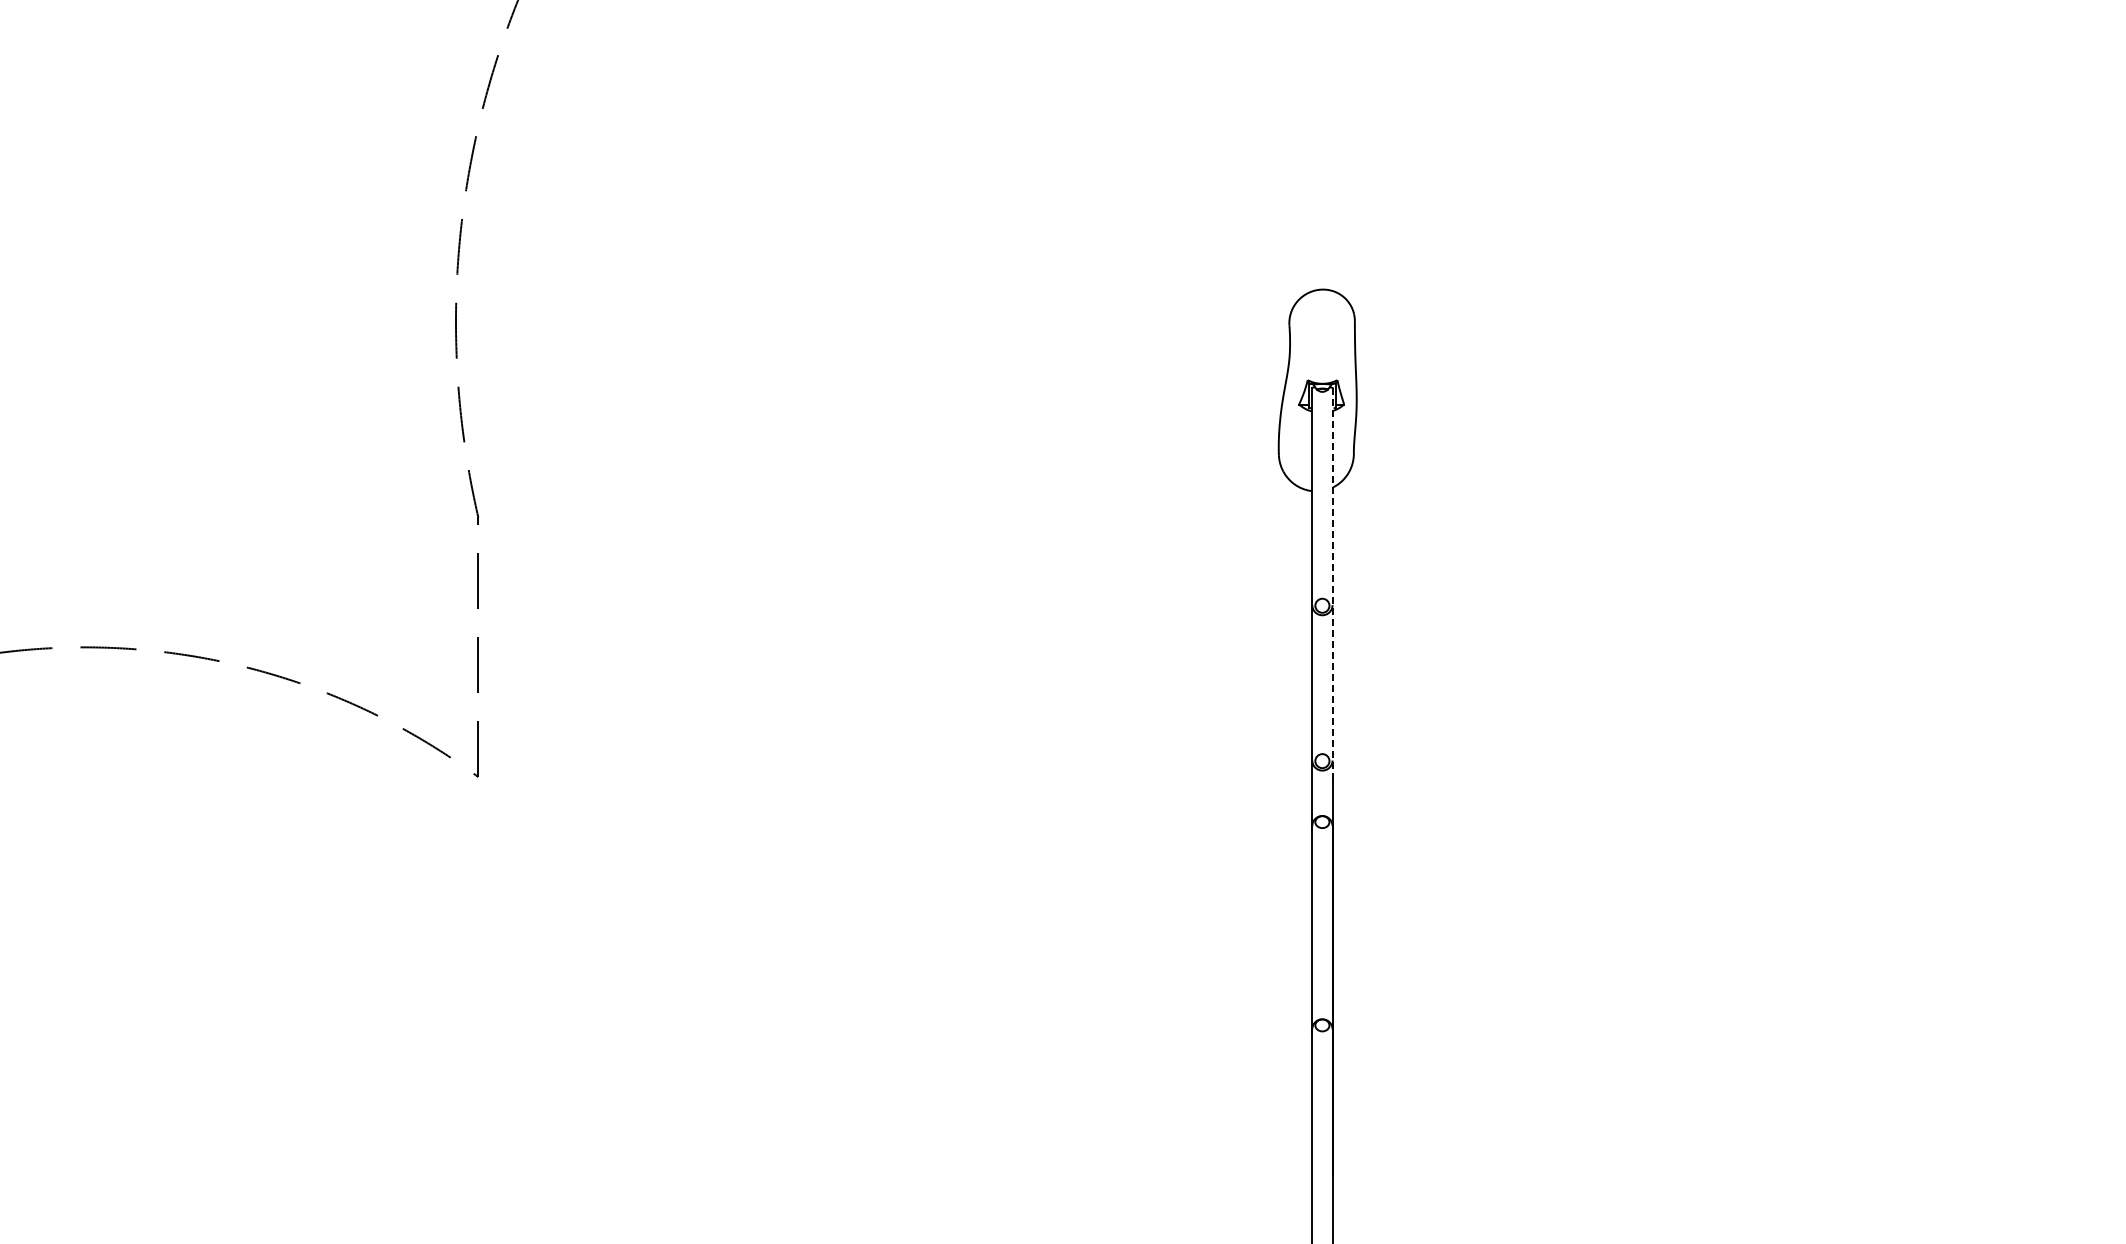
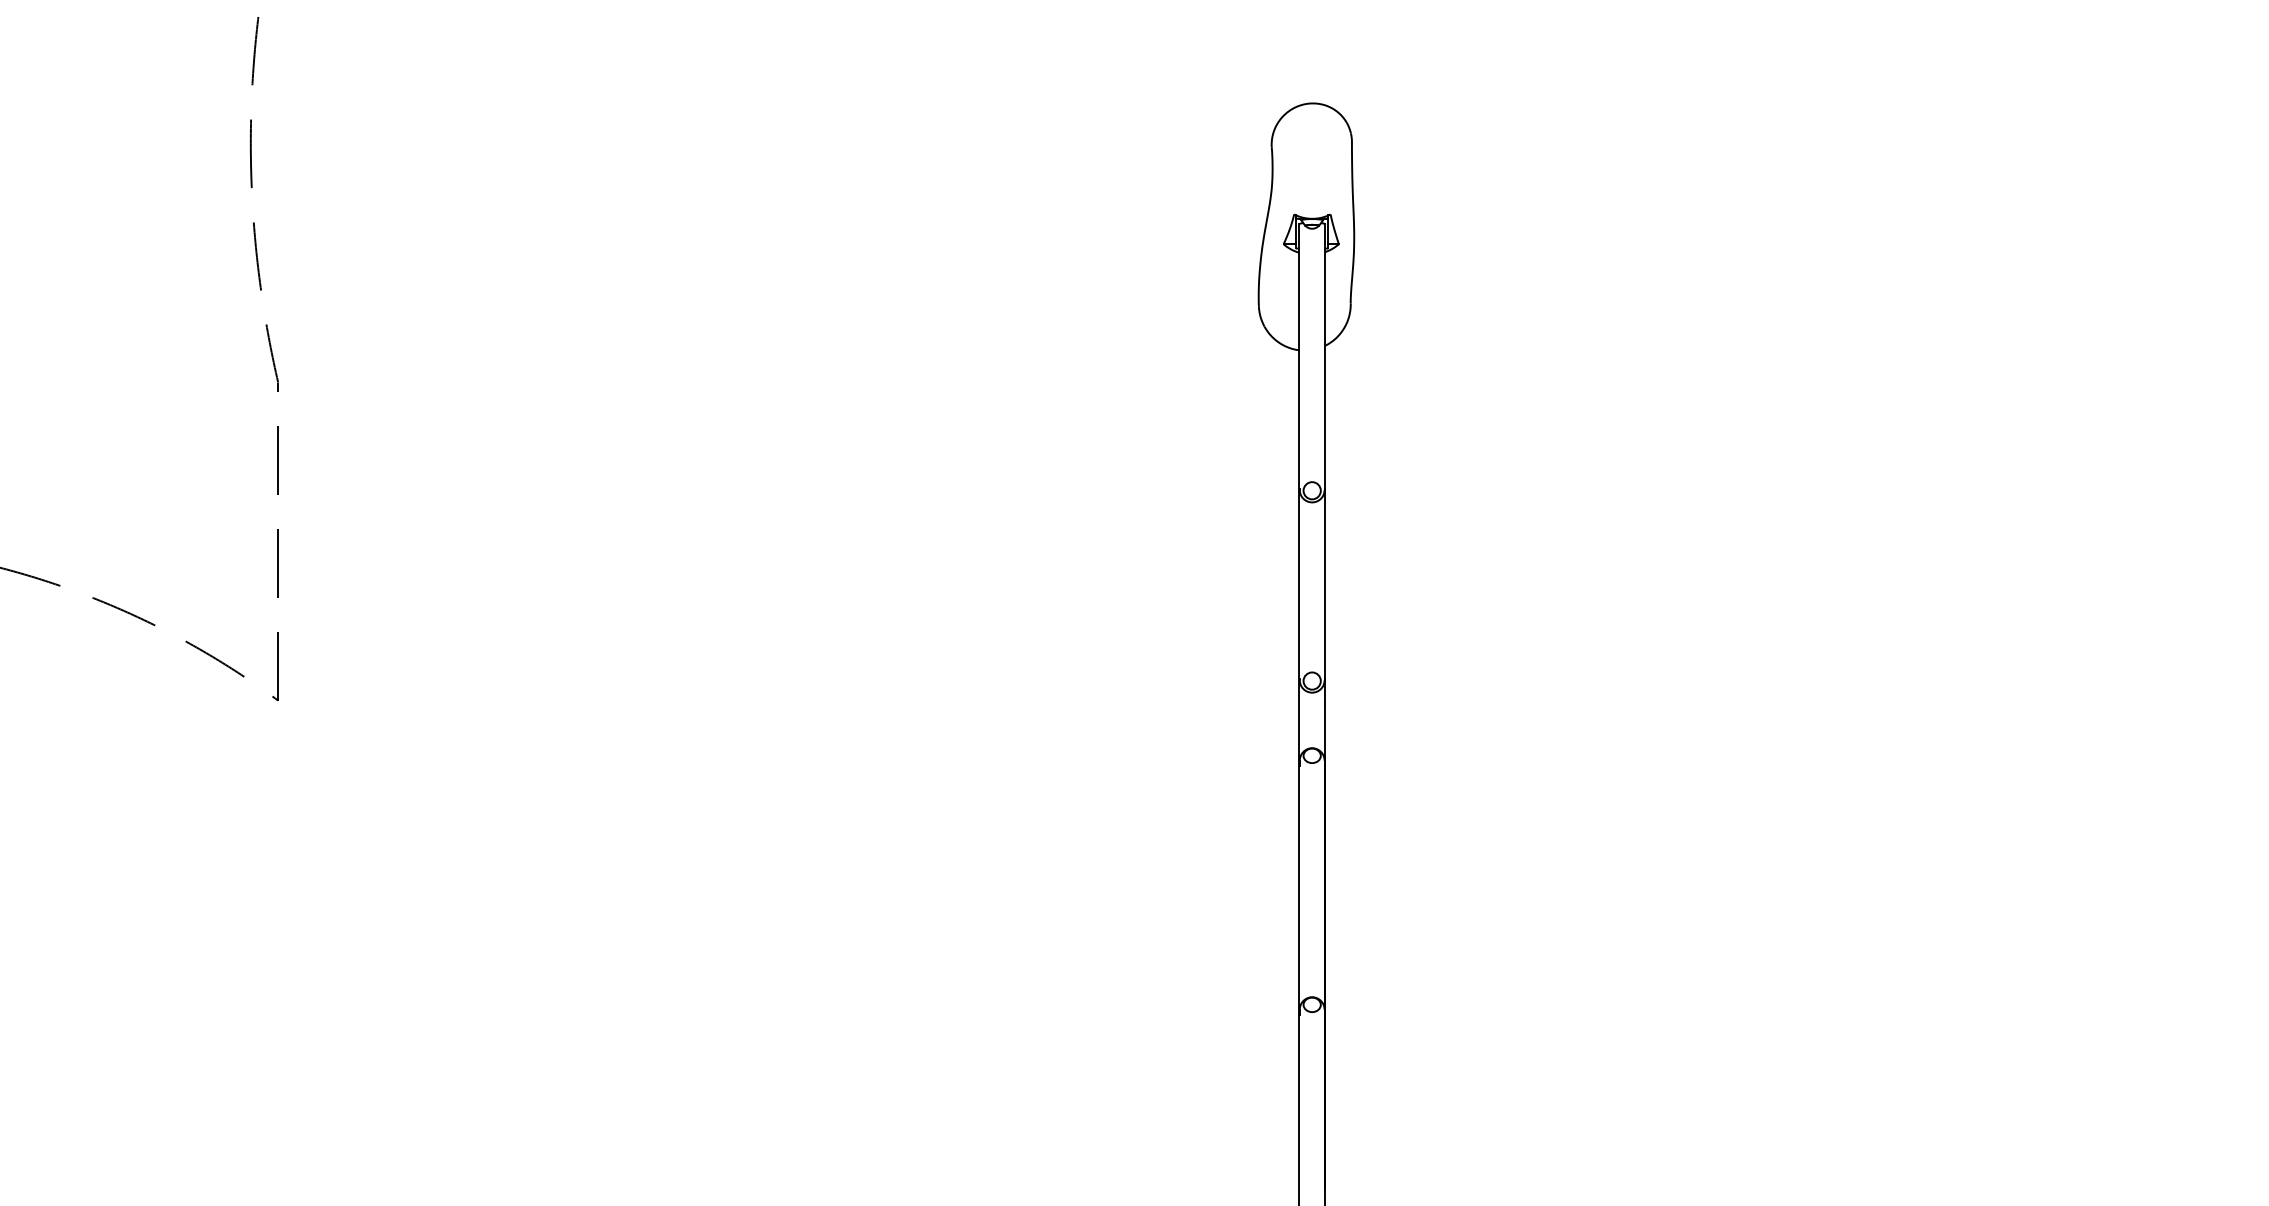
line: (1333, 584) -> (1325, 464), dashed -> solid

